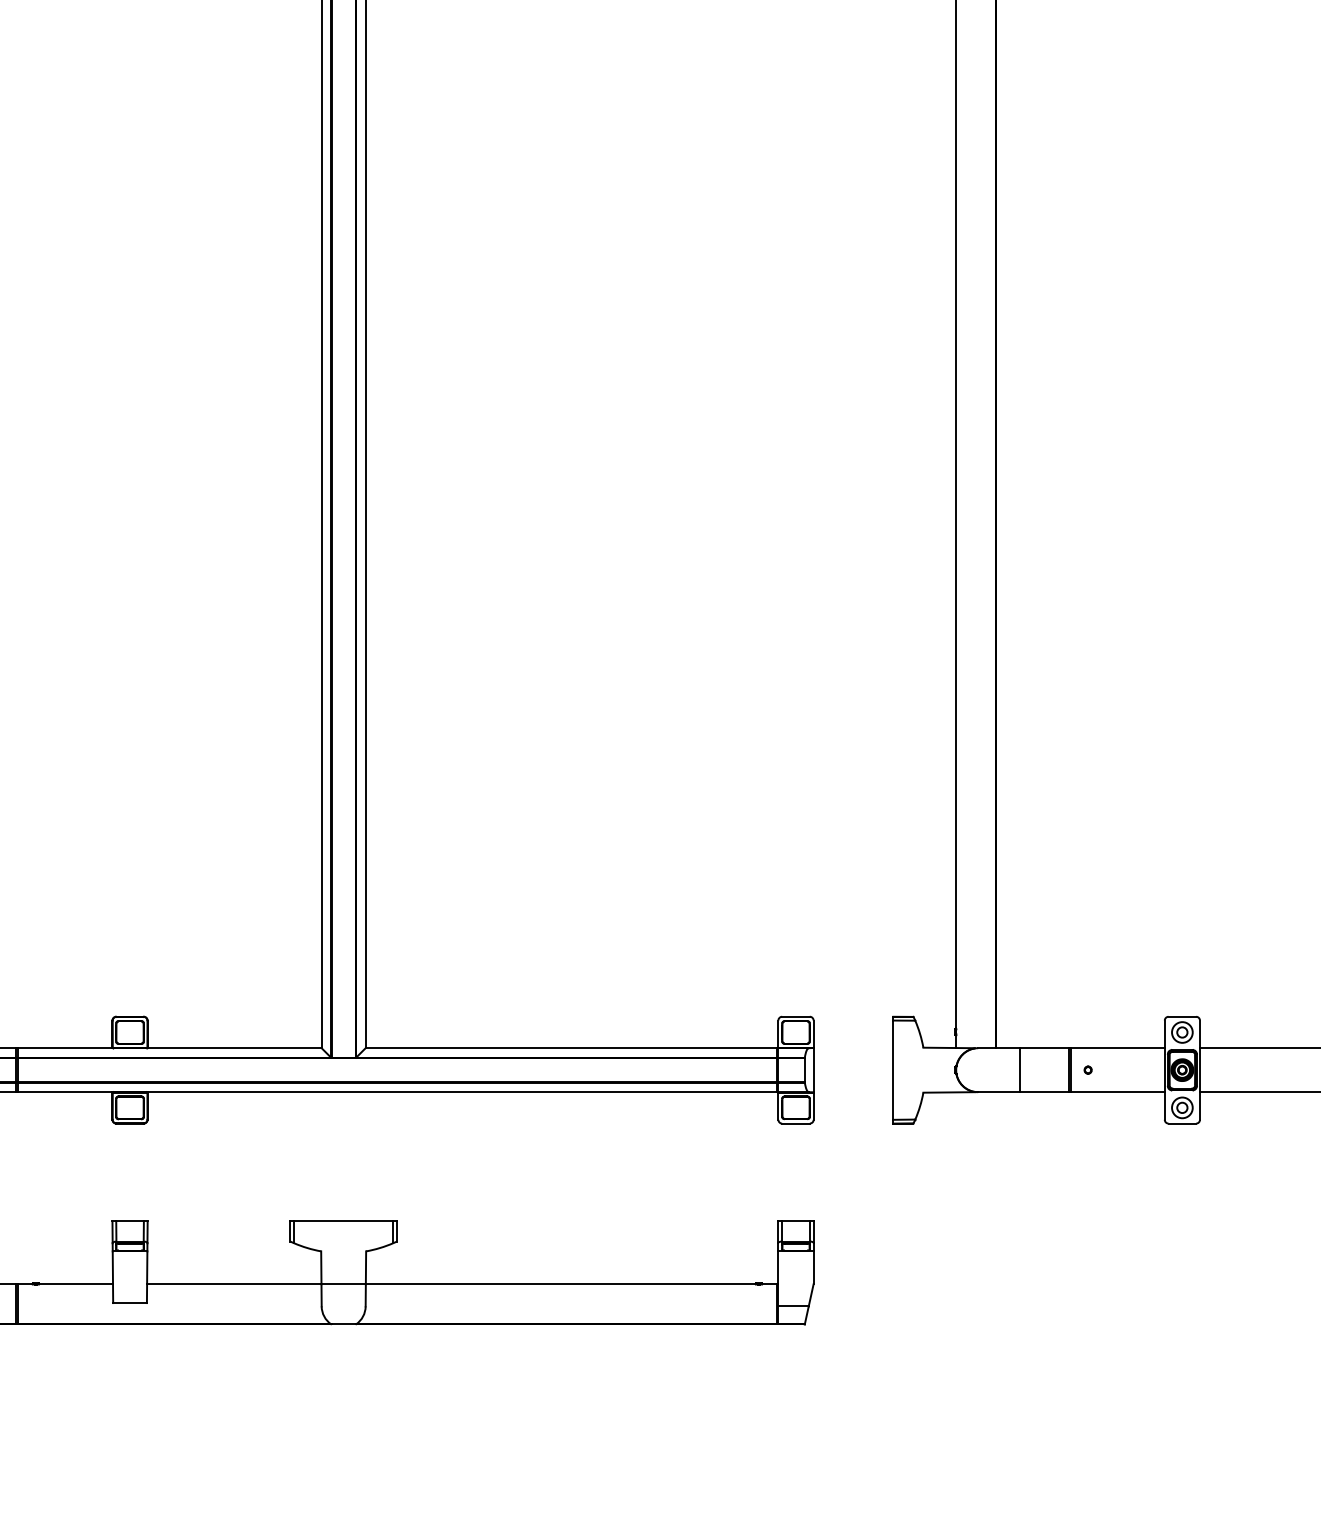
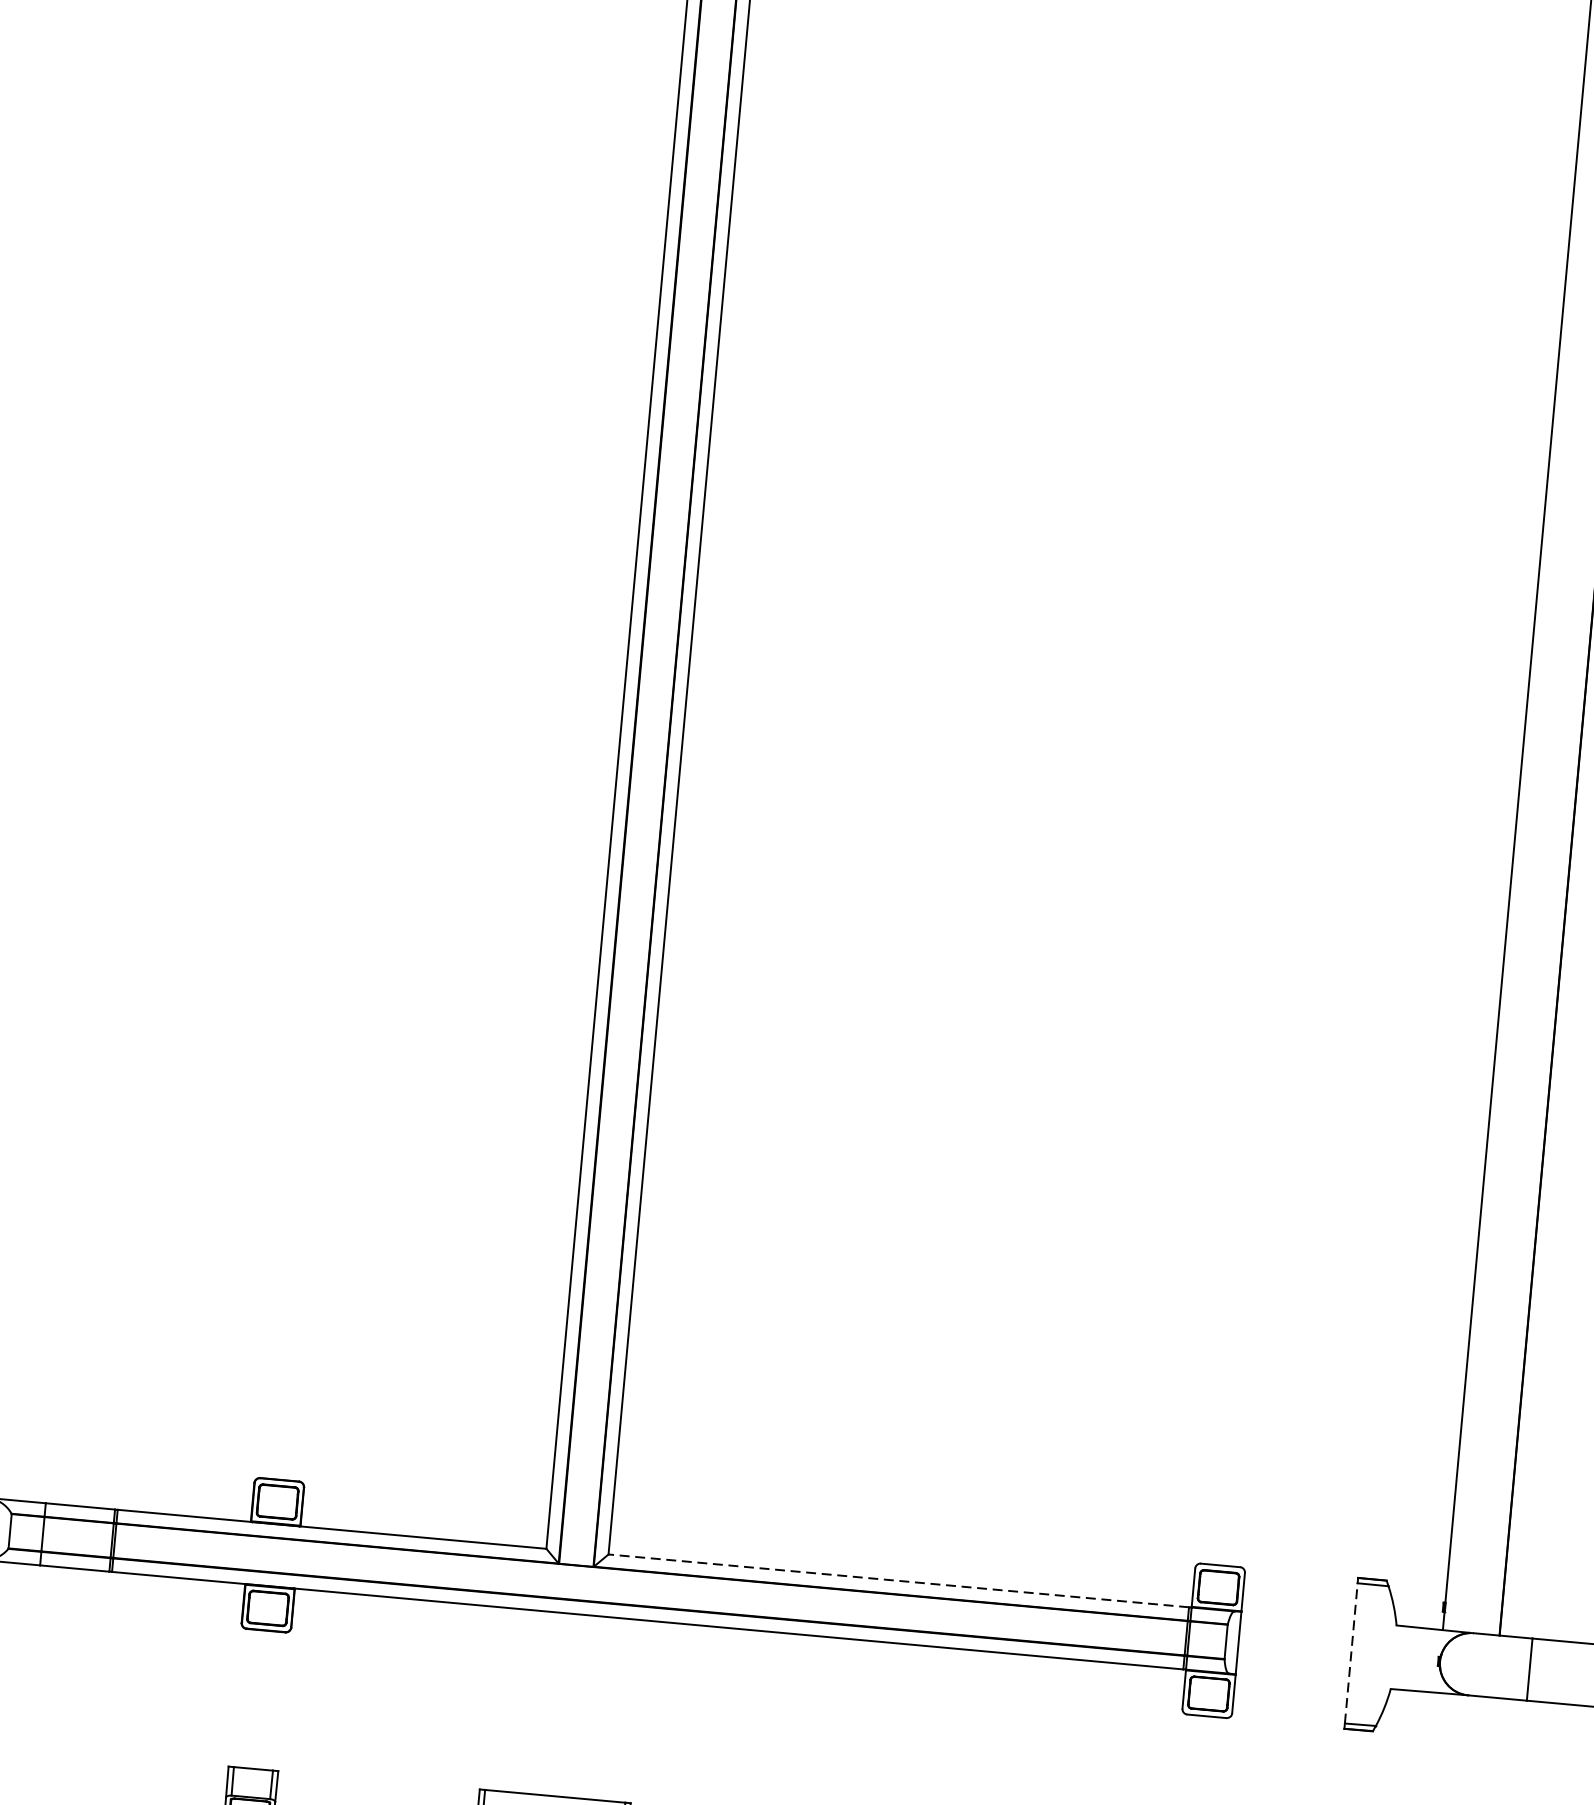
line: (570, 1048) -> (897, 1581), solid -> dashed
line: (893, 1070) -> (1351, 1653), solid -> dashed

